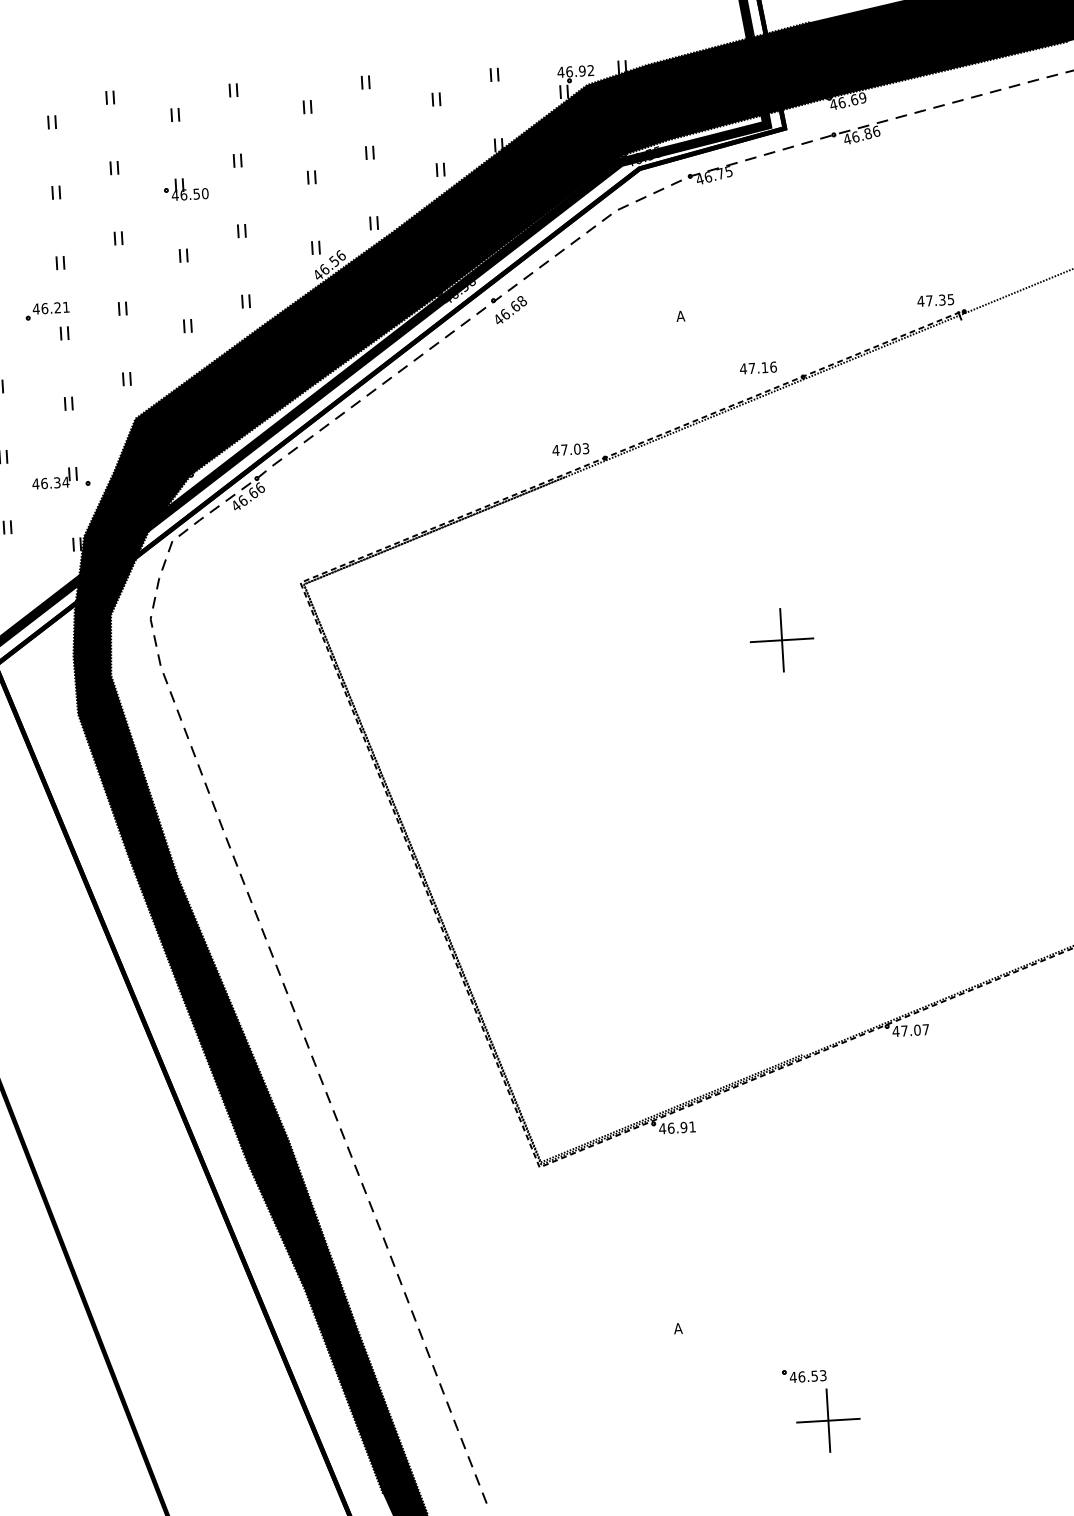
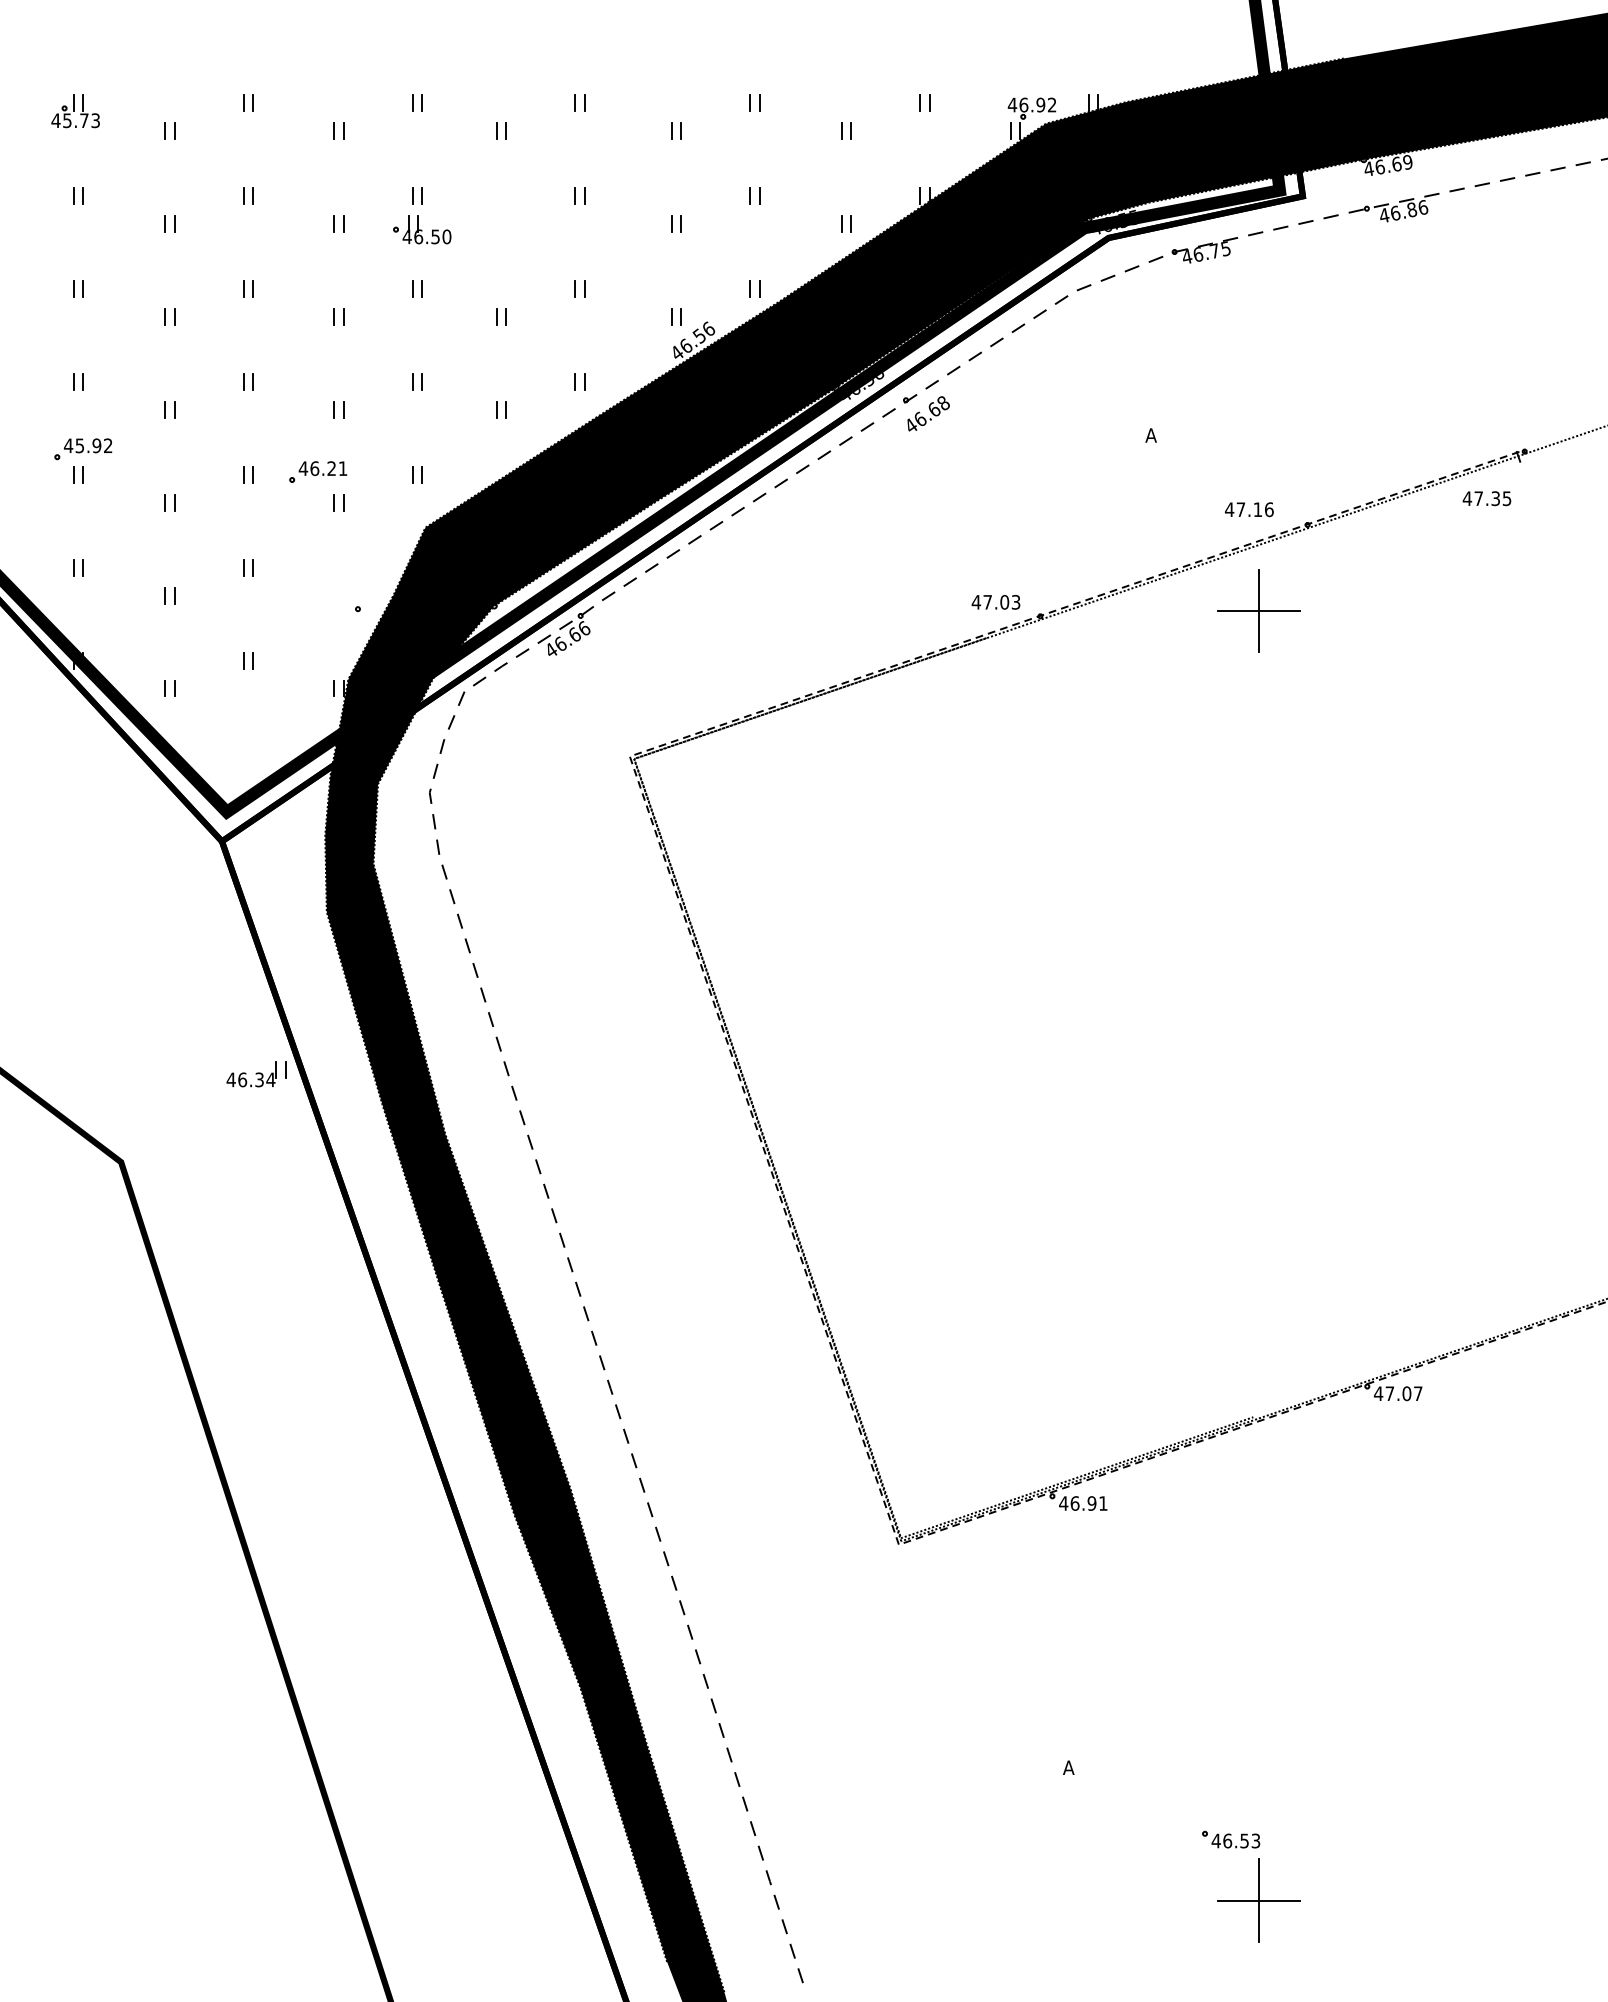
part: (186, 189) -> (422, 229), moved
text: (935, 300) -> (1486, 498), moved
part: (47, 310) -> (318, 471), moved
part: (54, 478) -> (256, 1074), moved
part: (781, 640) -> (1258, 610), moved

